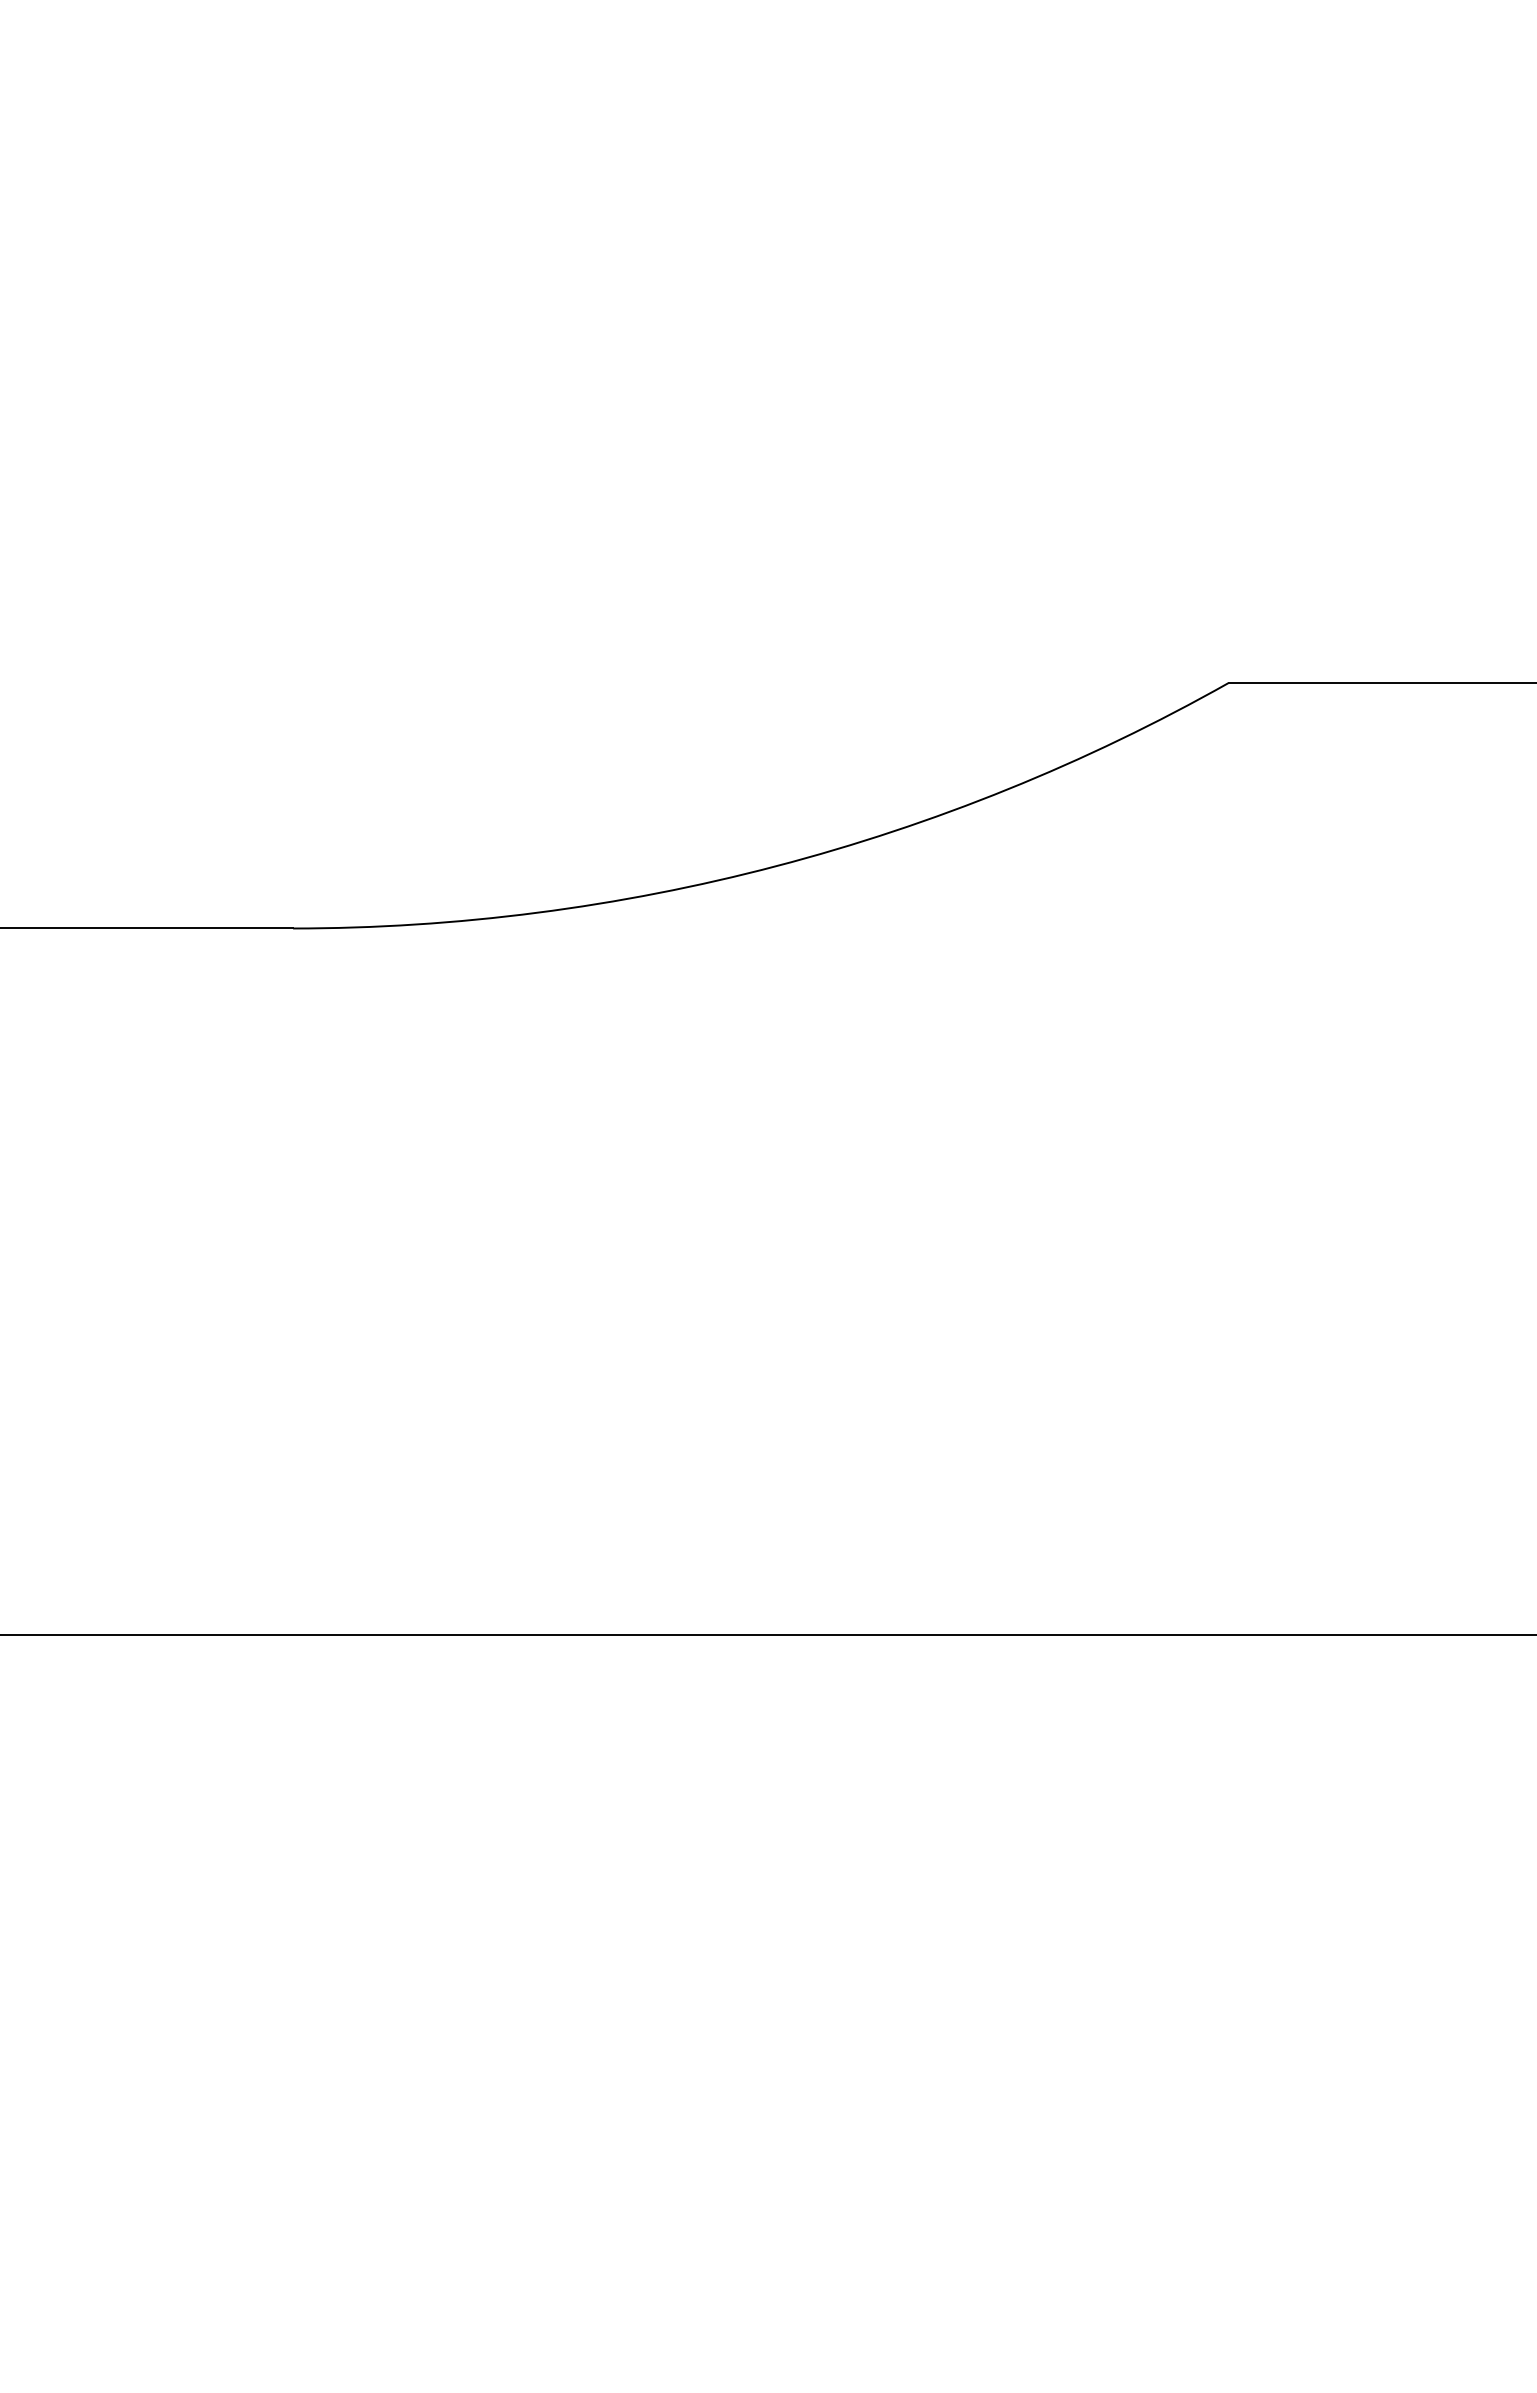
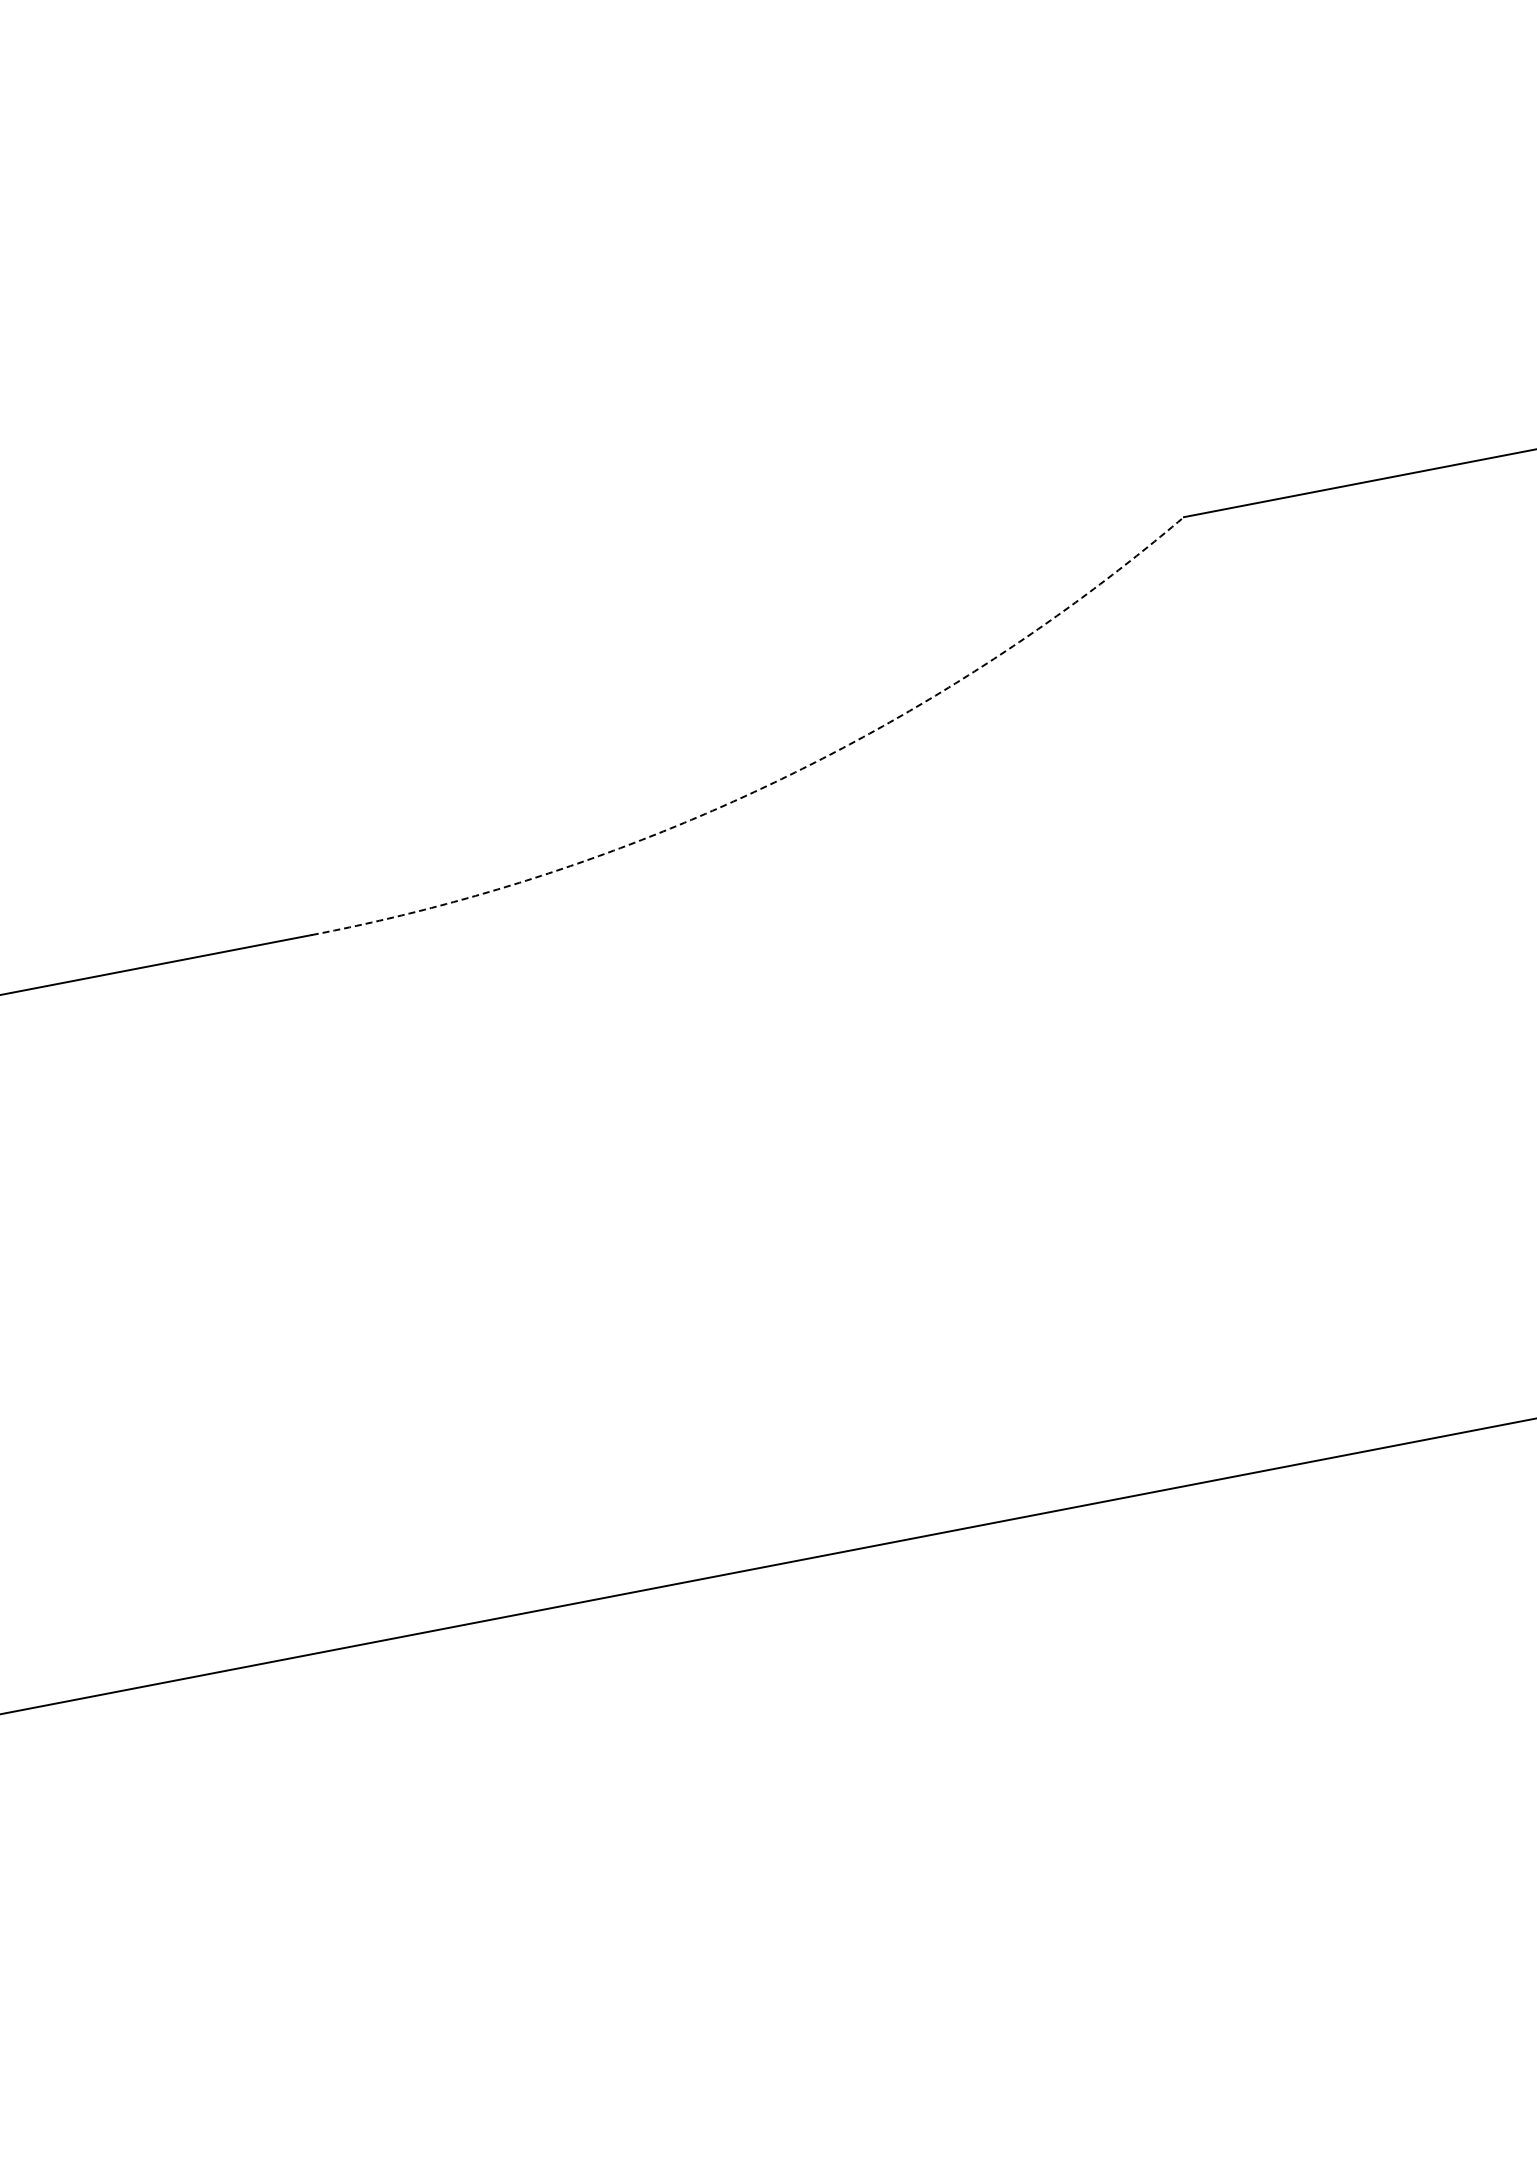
arc: (776, 866) -> (774, 782), solid -> dashed

